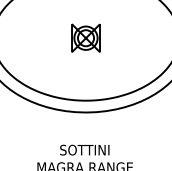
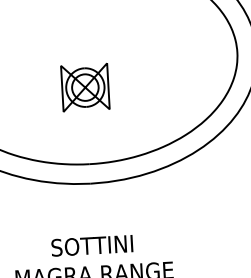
part: (85, 37) -> (84, 86), moved

